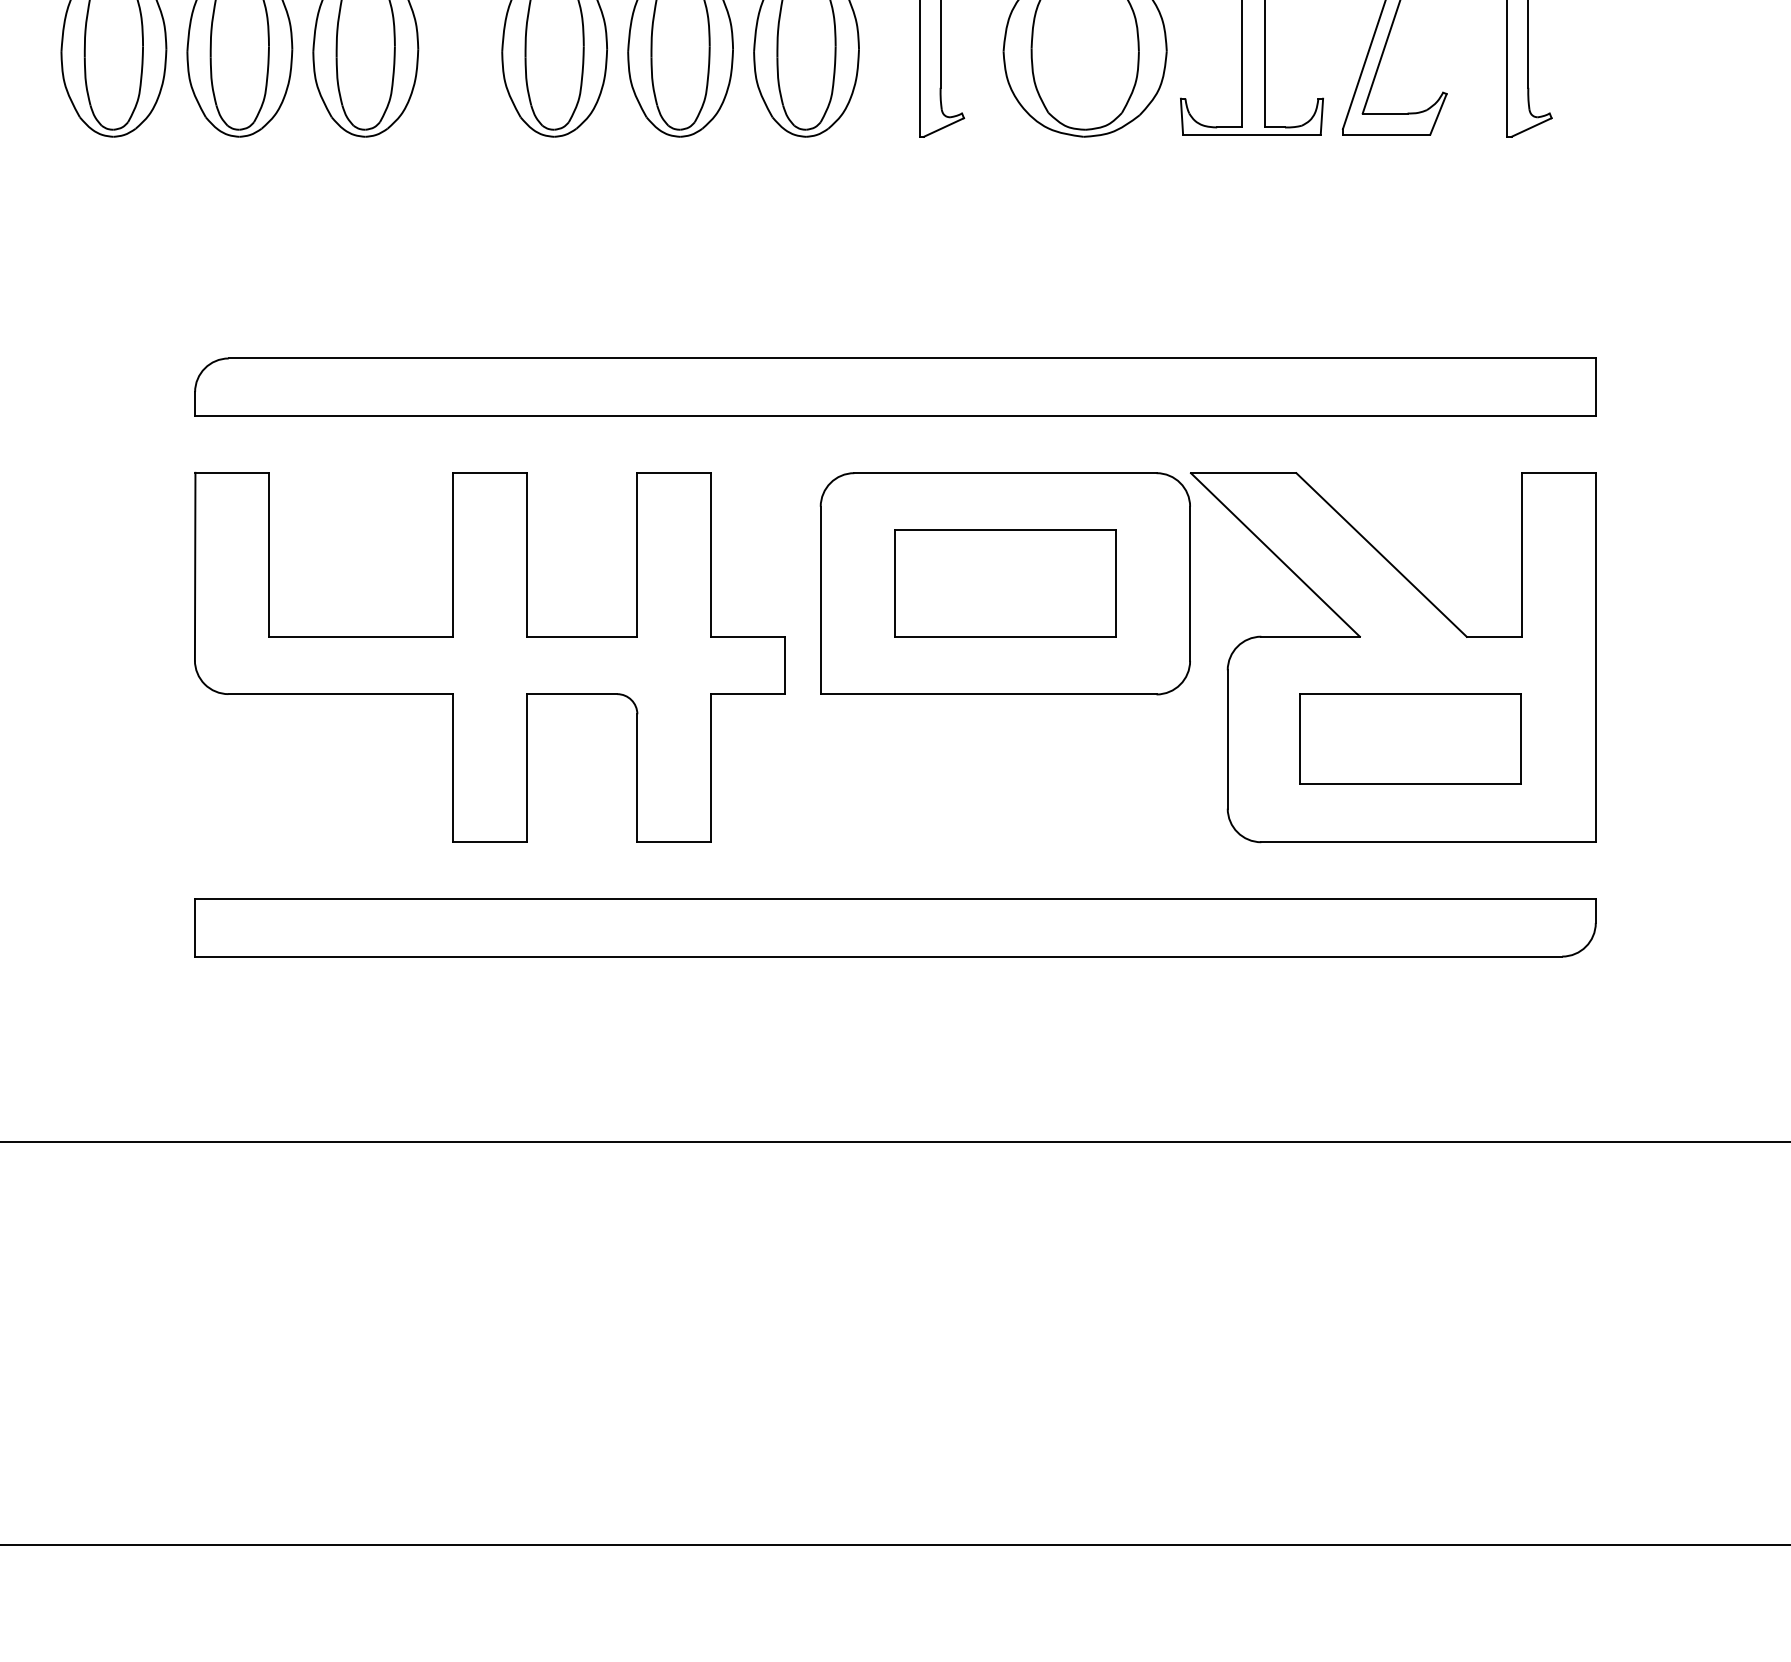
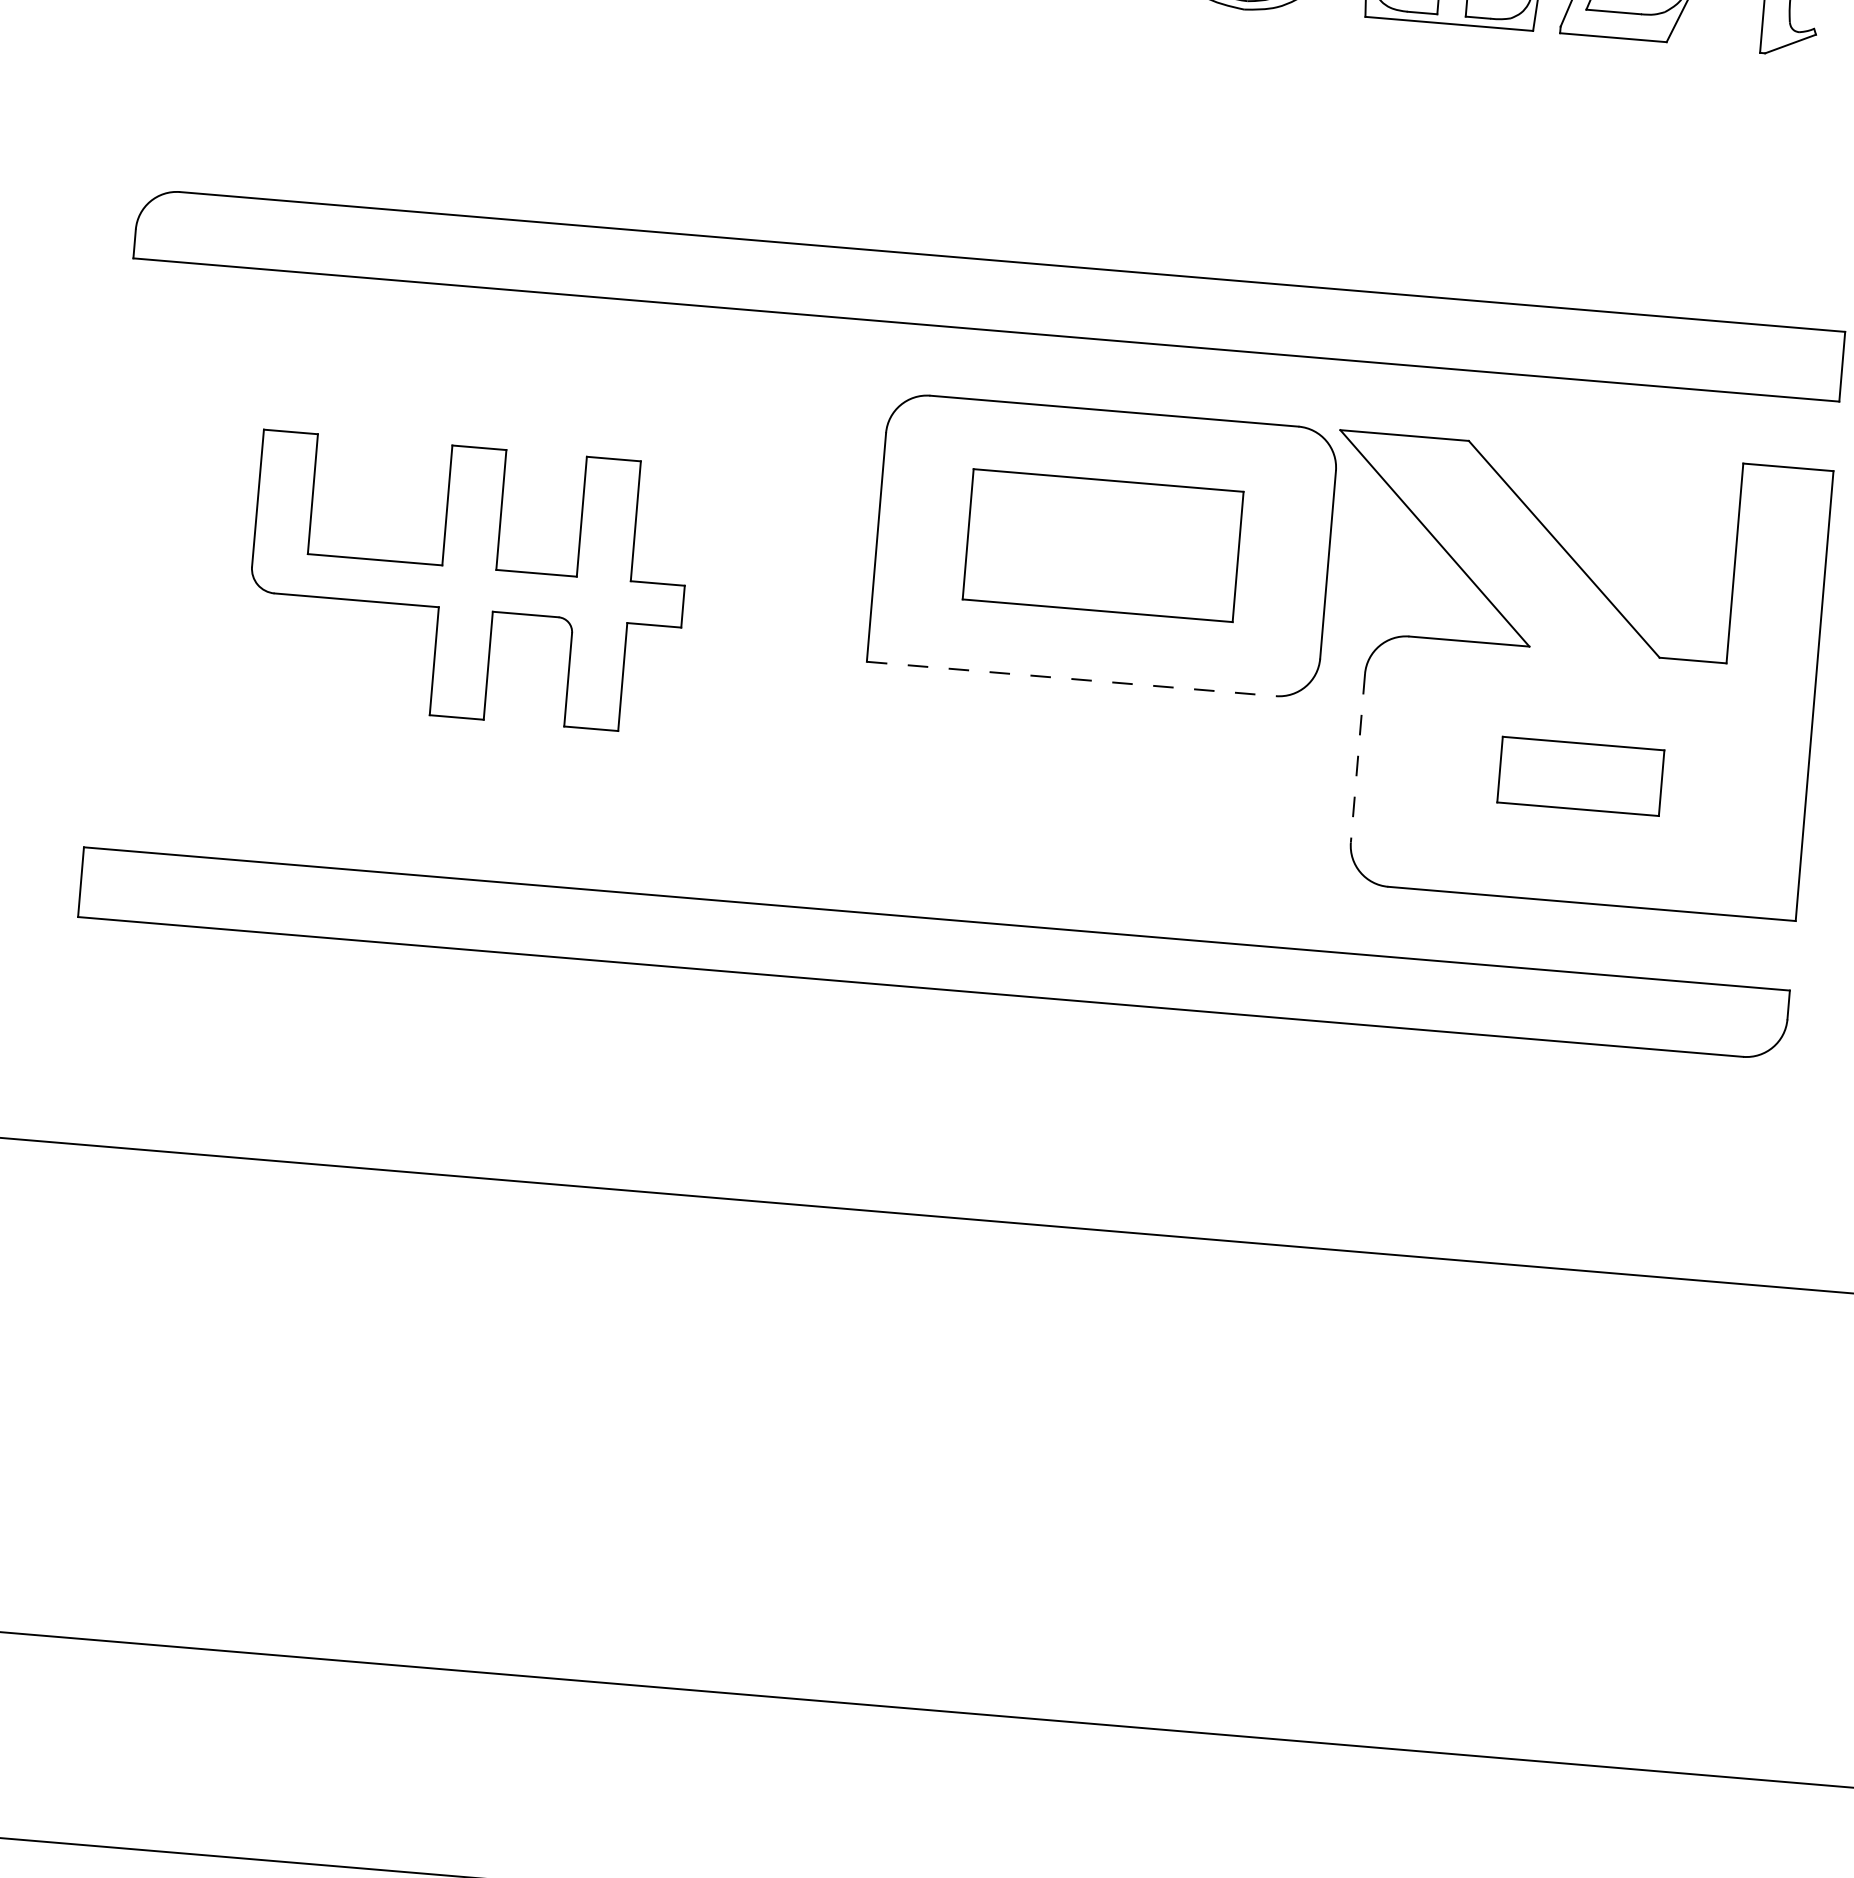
part: (489, 656) -> (467, 581), size x0.6
line: (988, 694) -> (1071, 678), solid -> dashed
part: (1410, 738) -> (1580, 775), size x0.6
line: (1227, 739) -> (1357, 758), solid -> dashed

